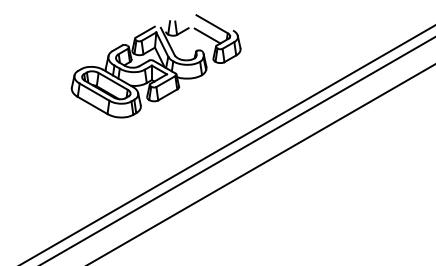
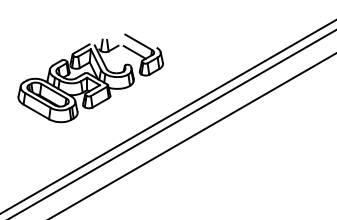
part: (155, 66) -> (90, 78), moved

